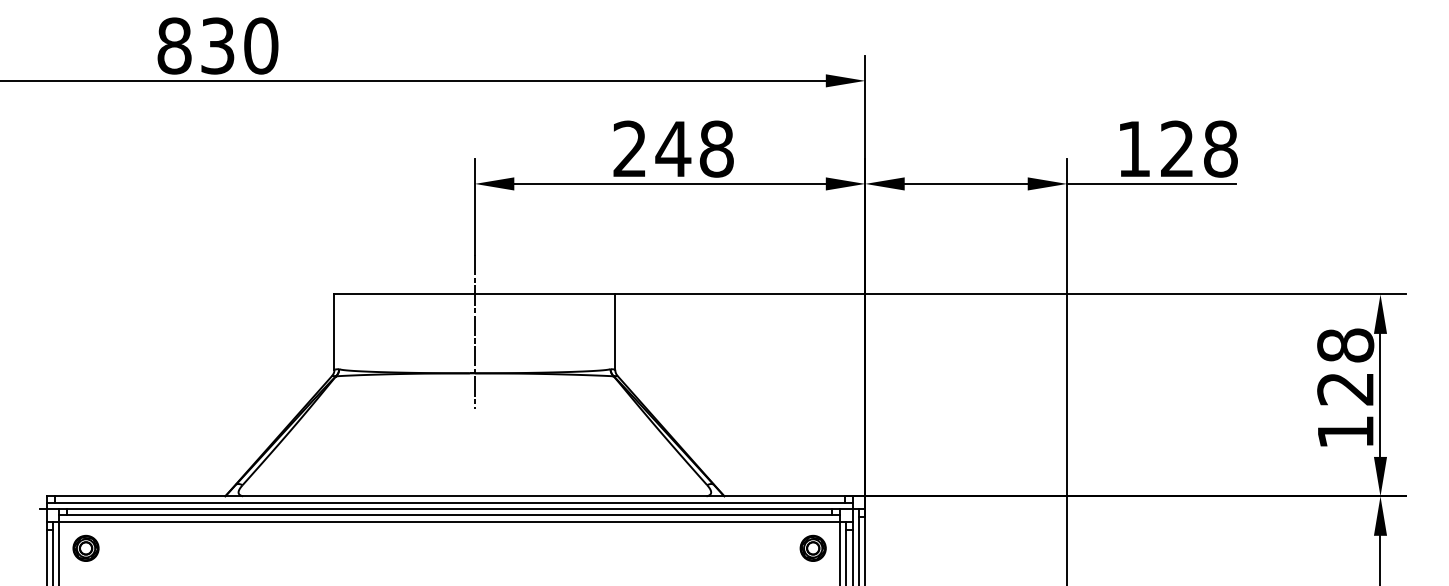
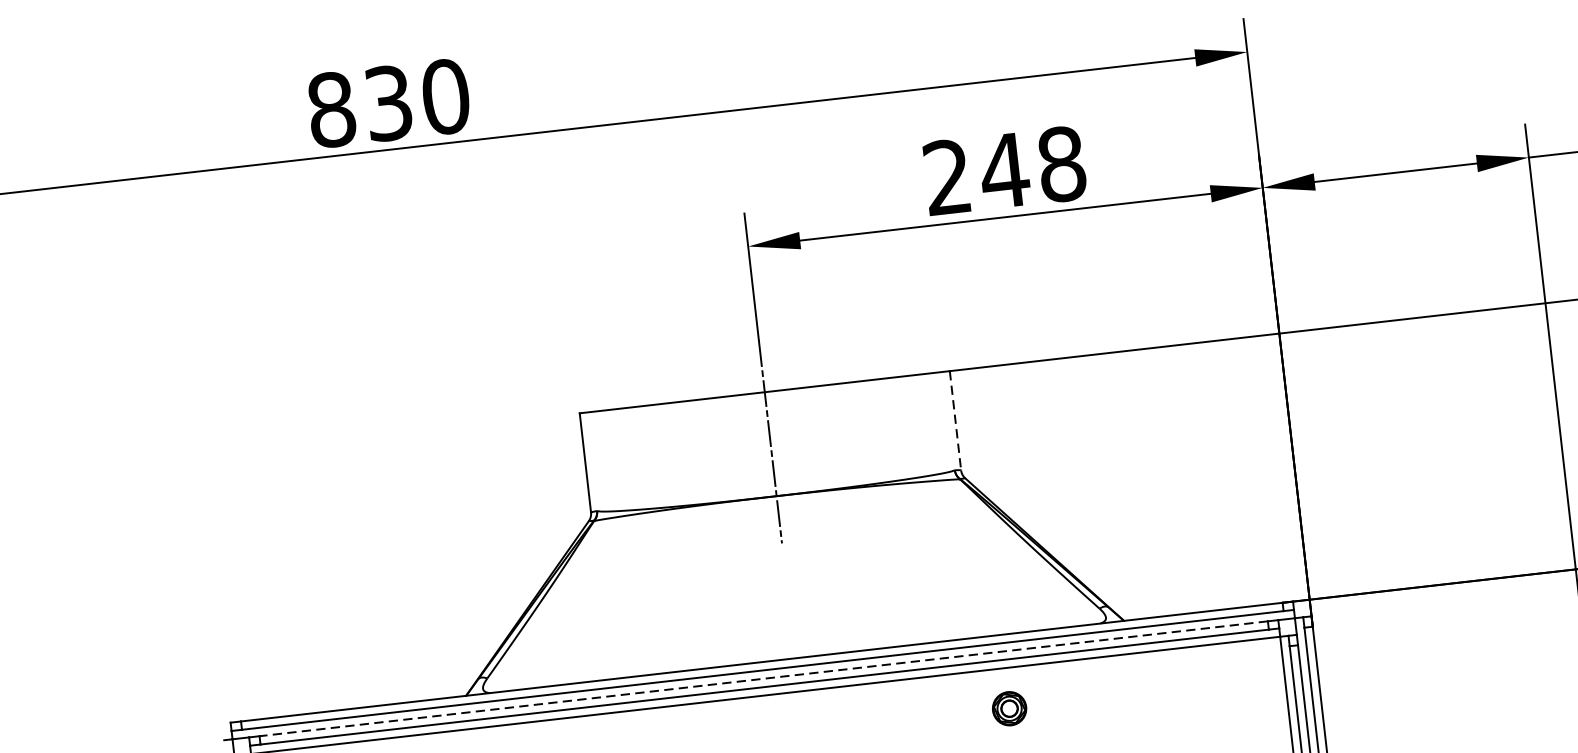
line: (615, 332) -> (955, 421), solid -> dashed
line: (449, 508) -> (763, 678), solid -> dashed
part: (812, 547) -> (1008, 707), moved

